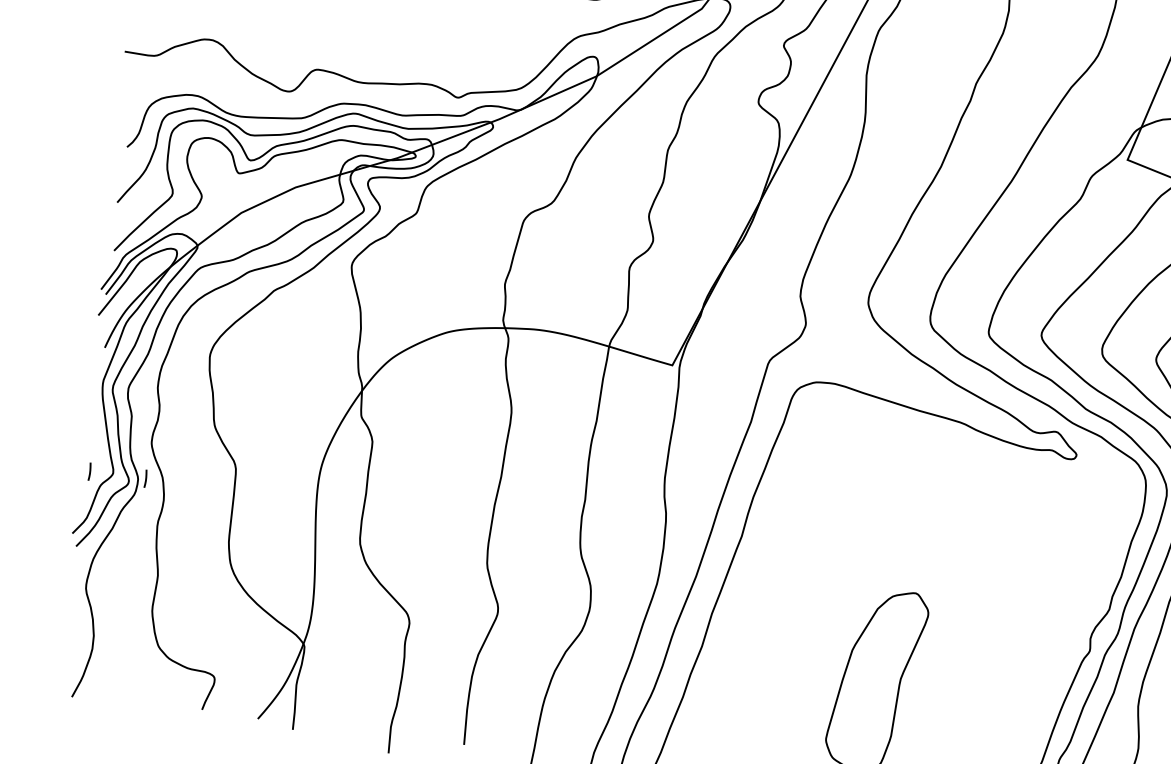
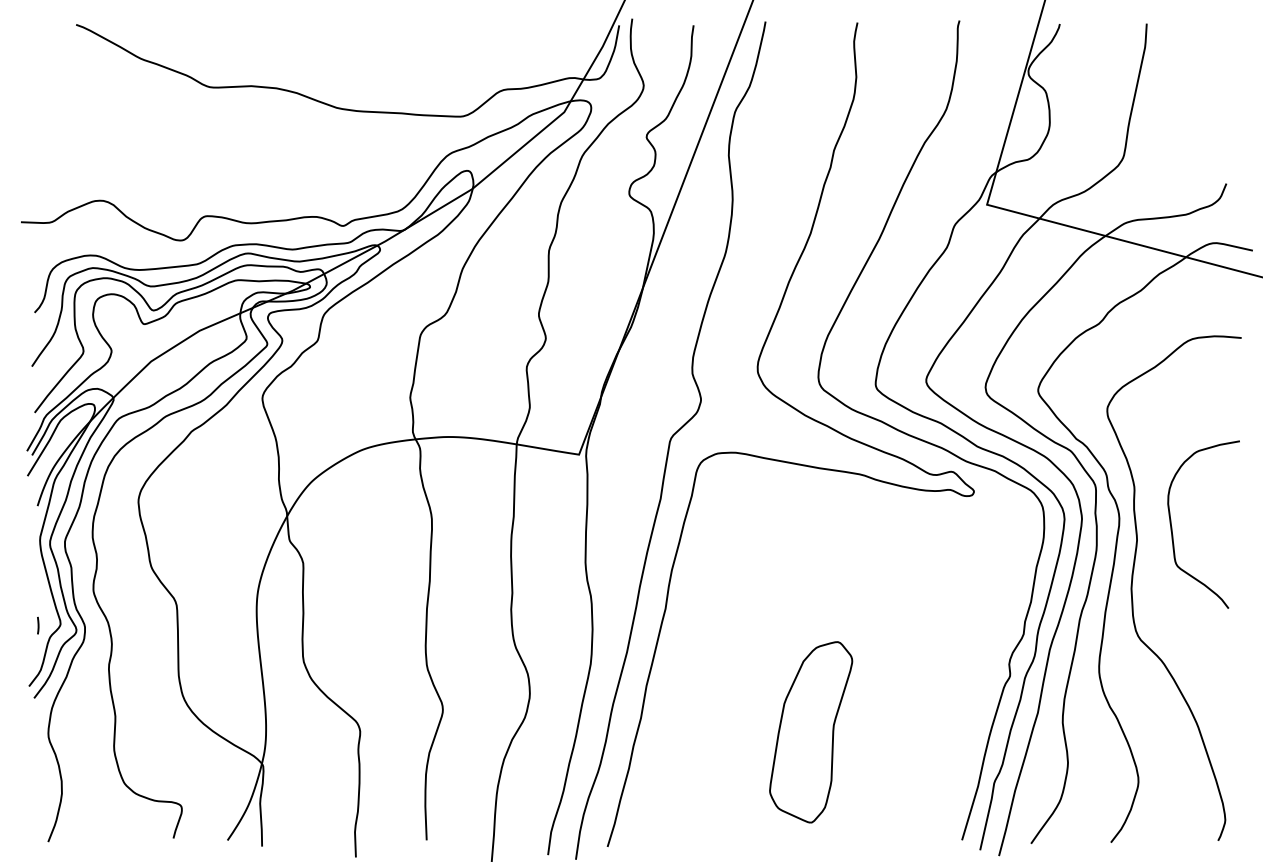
line: (146, 478) -> (92, 625), removed

